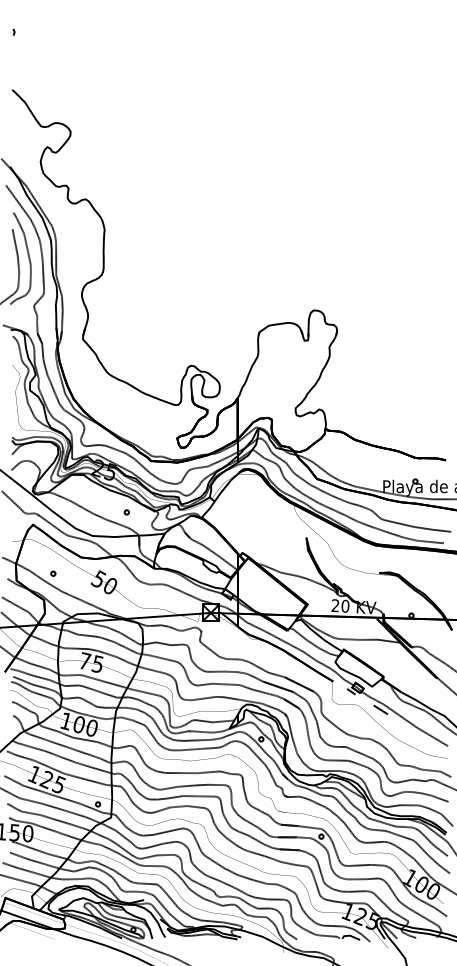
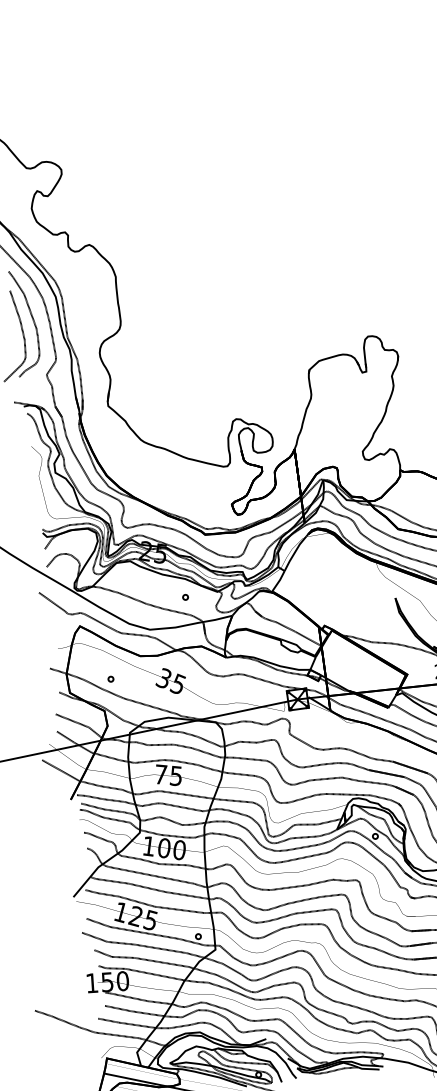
text: (106, 582) -> (173, 680), 50 -> 35

